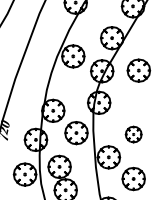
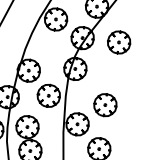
part: (133, 134) -> (105, 105), size x1.43

